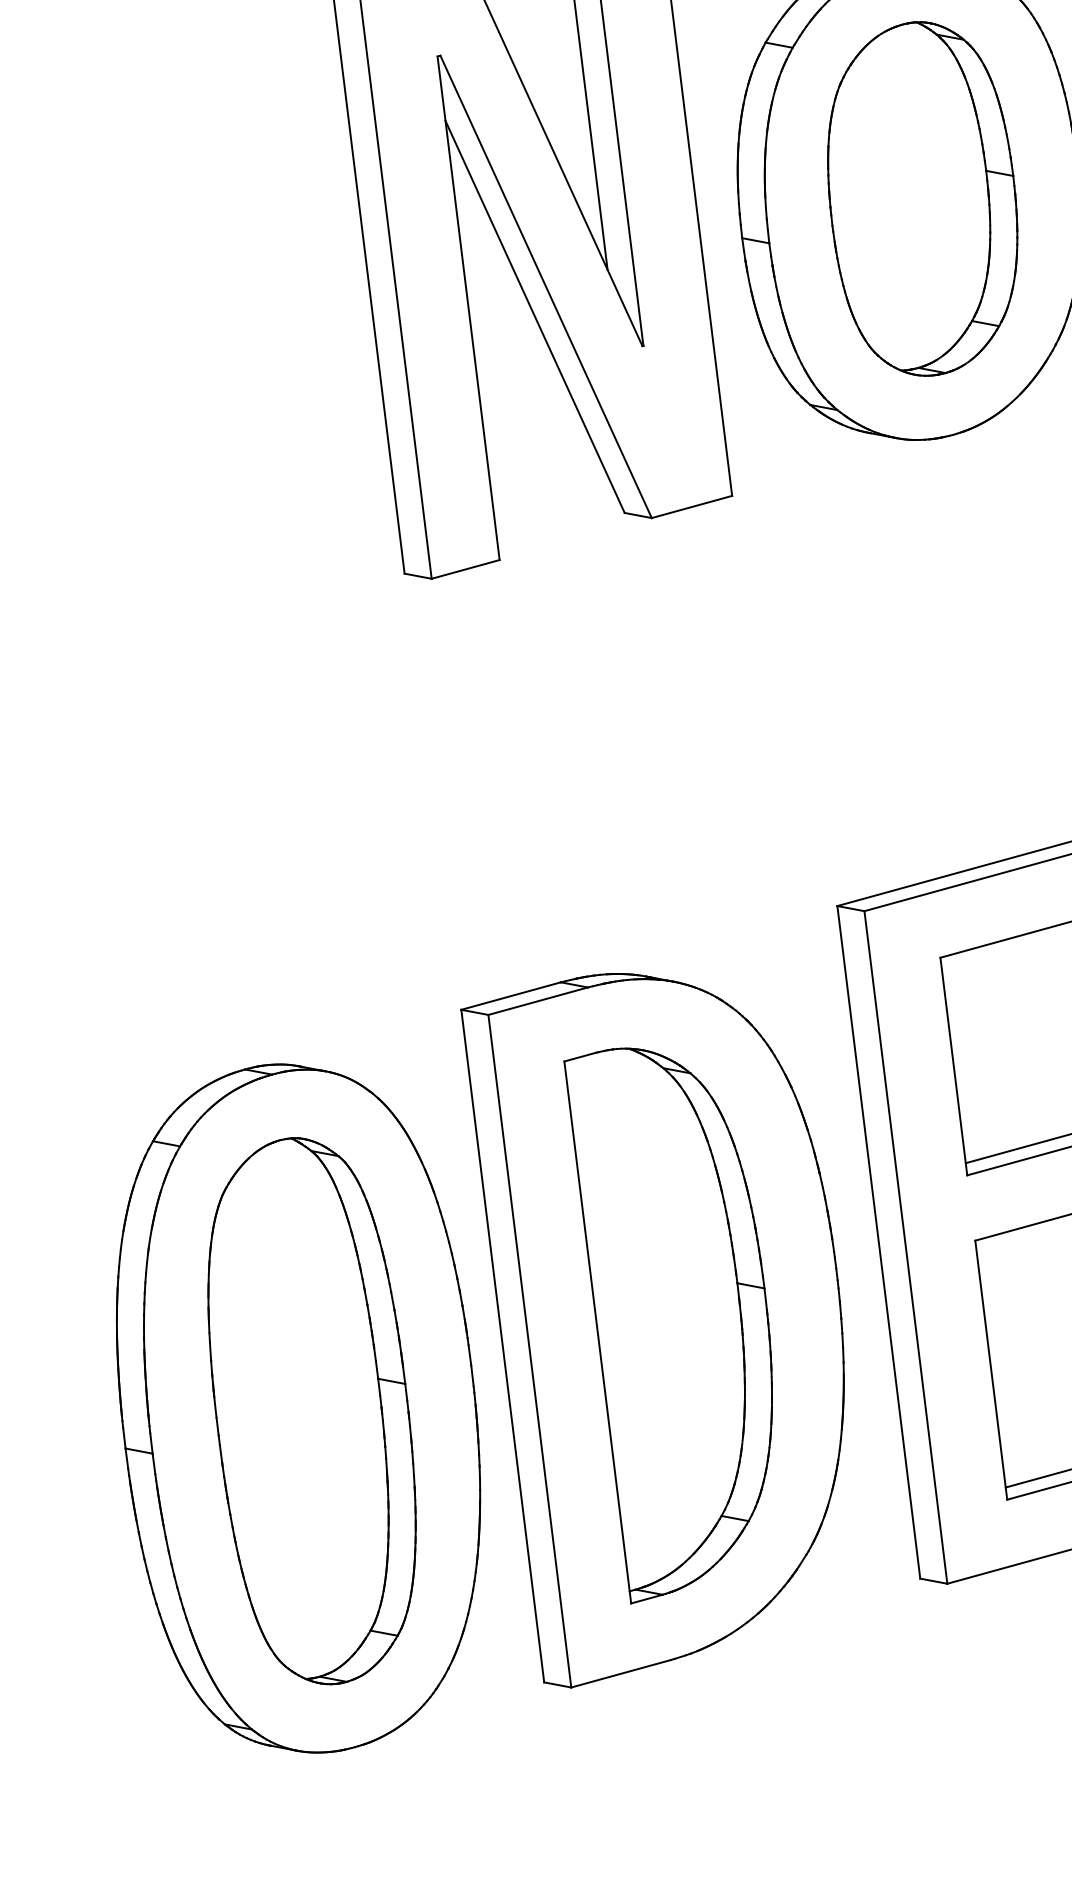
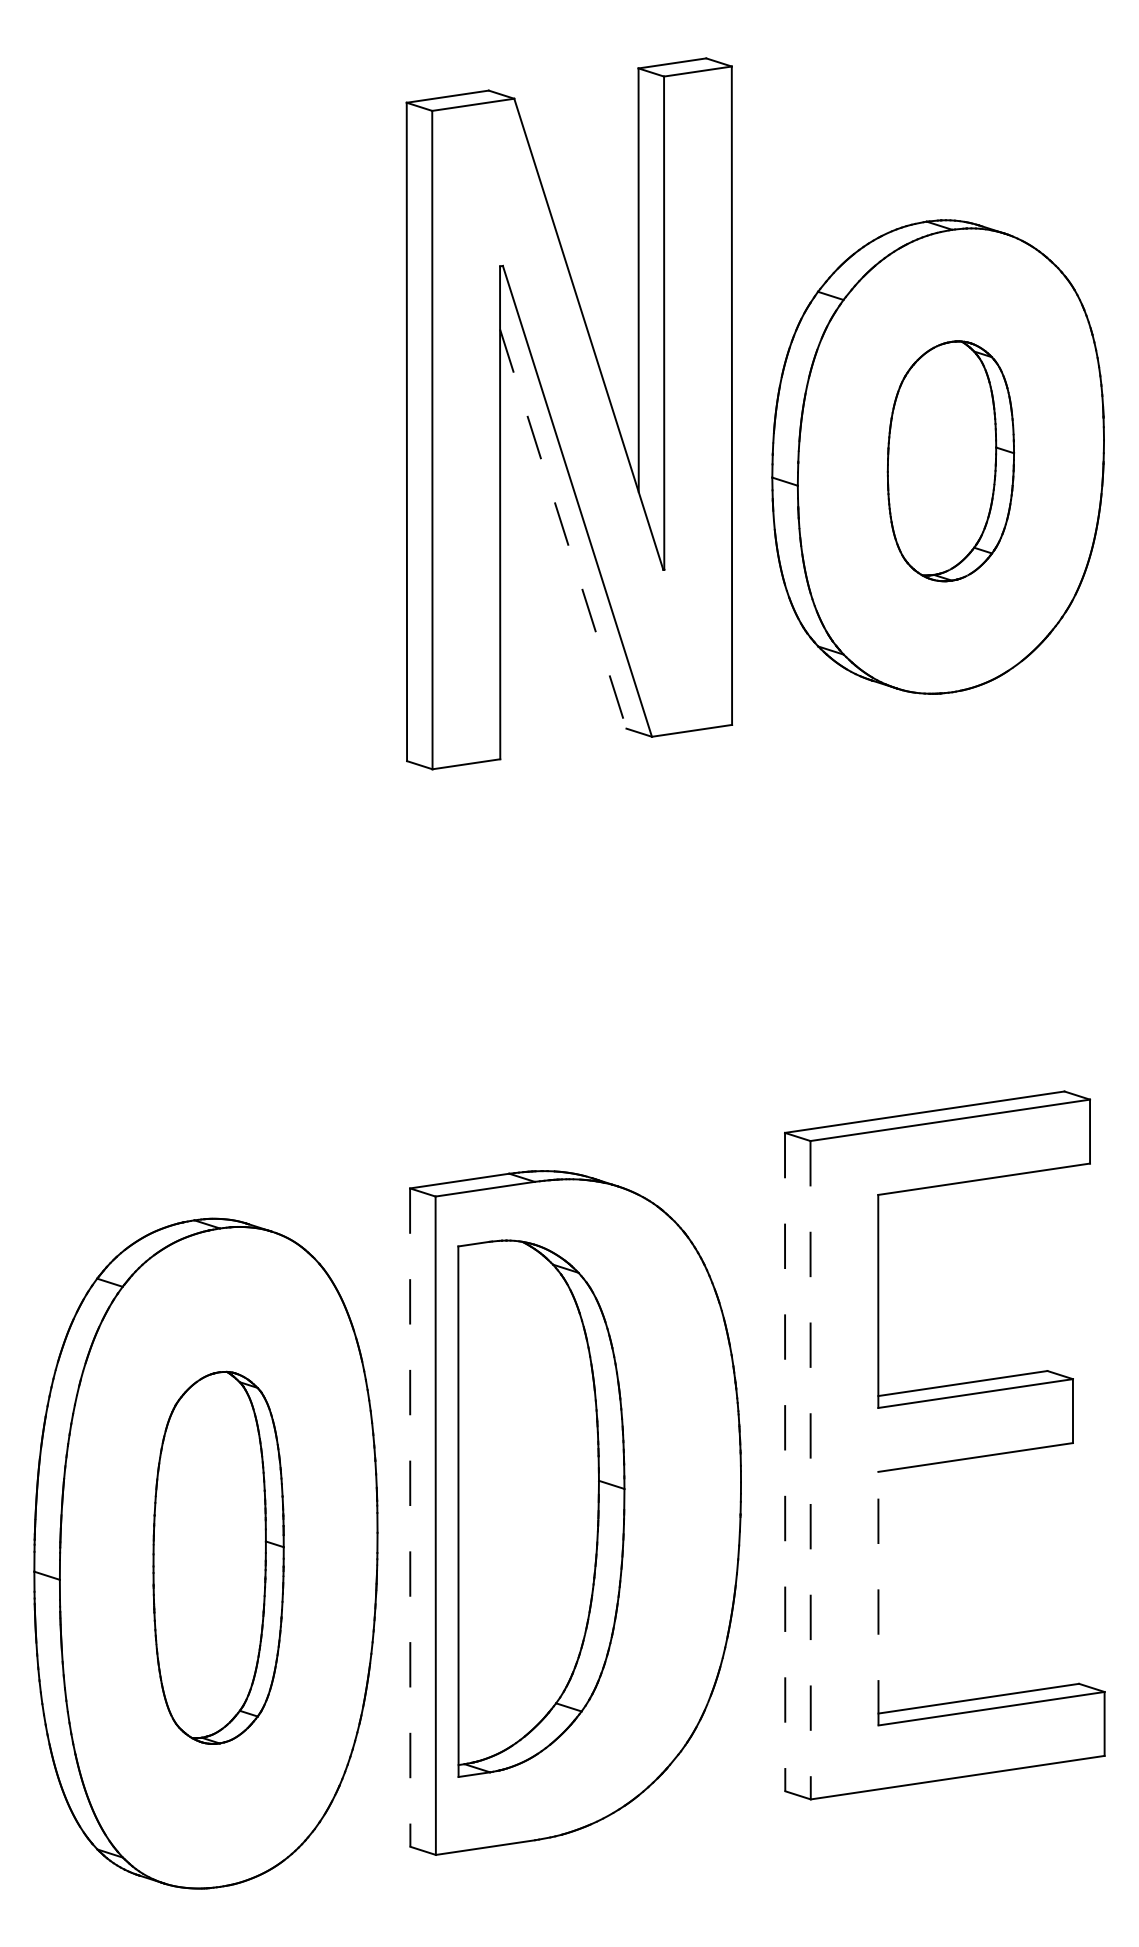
part: (922, 199) -> (950, 461), size x0.7
line: (535, 317) -> (563, 529), solid -> dashed
line: (879, 1242) -> (785, 1462), solid -> dashed
line: (905, 1247) -> (810, 1470), solid -> dashed
part: (682, 1318) -> (541, 1508), moved
line: (503, 1346) -> (410, 1518), solid -> dashed
line: (991, 1370) -> (878, 1598), solid -> dashed
part: (311, 1410) -> (218, 1557), size x0.7

